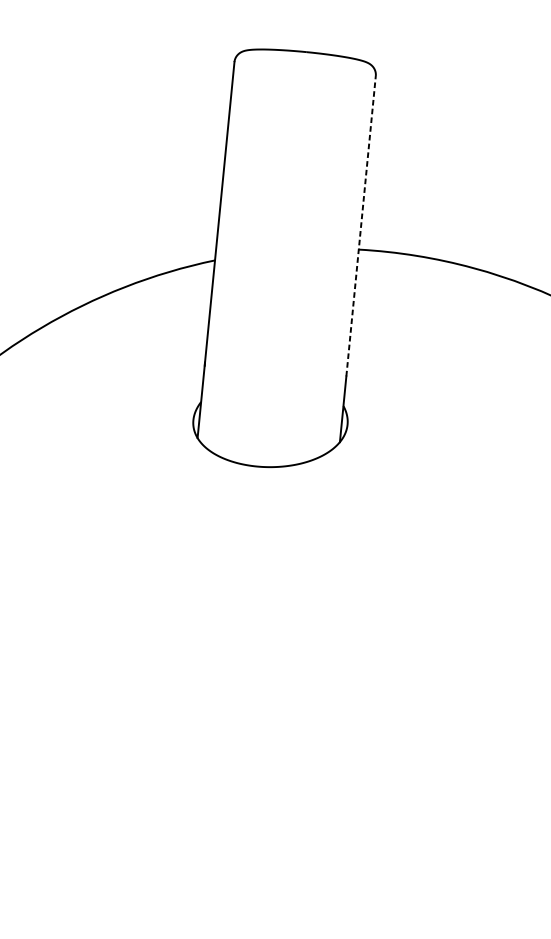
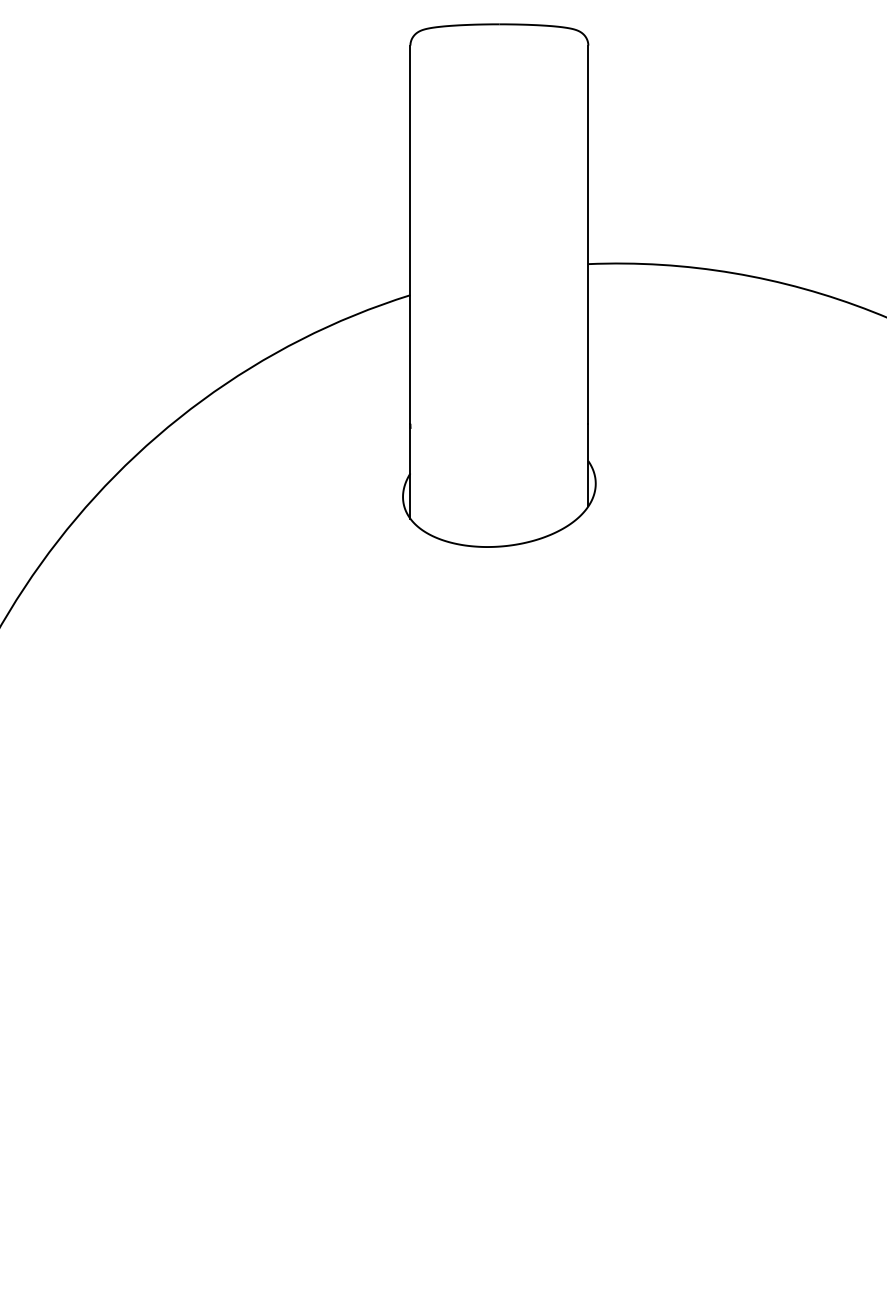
line: (361, 226) -> (588, 234), dashed -> solid

